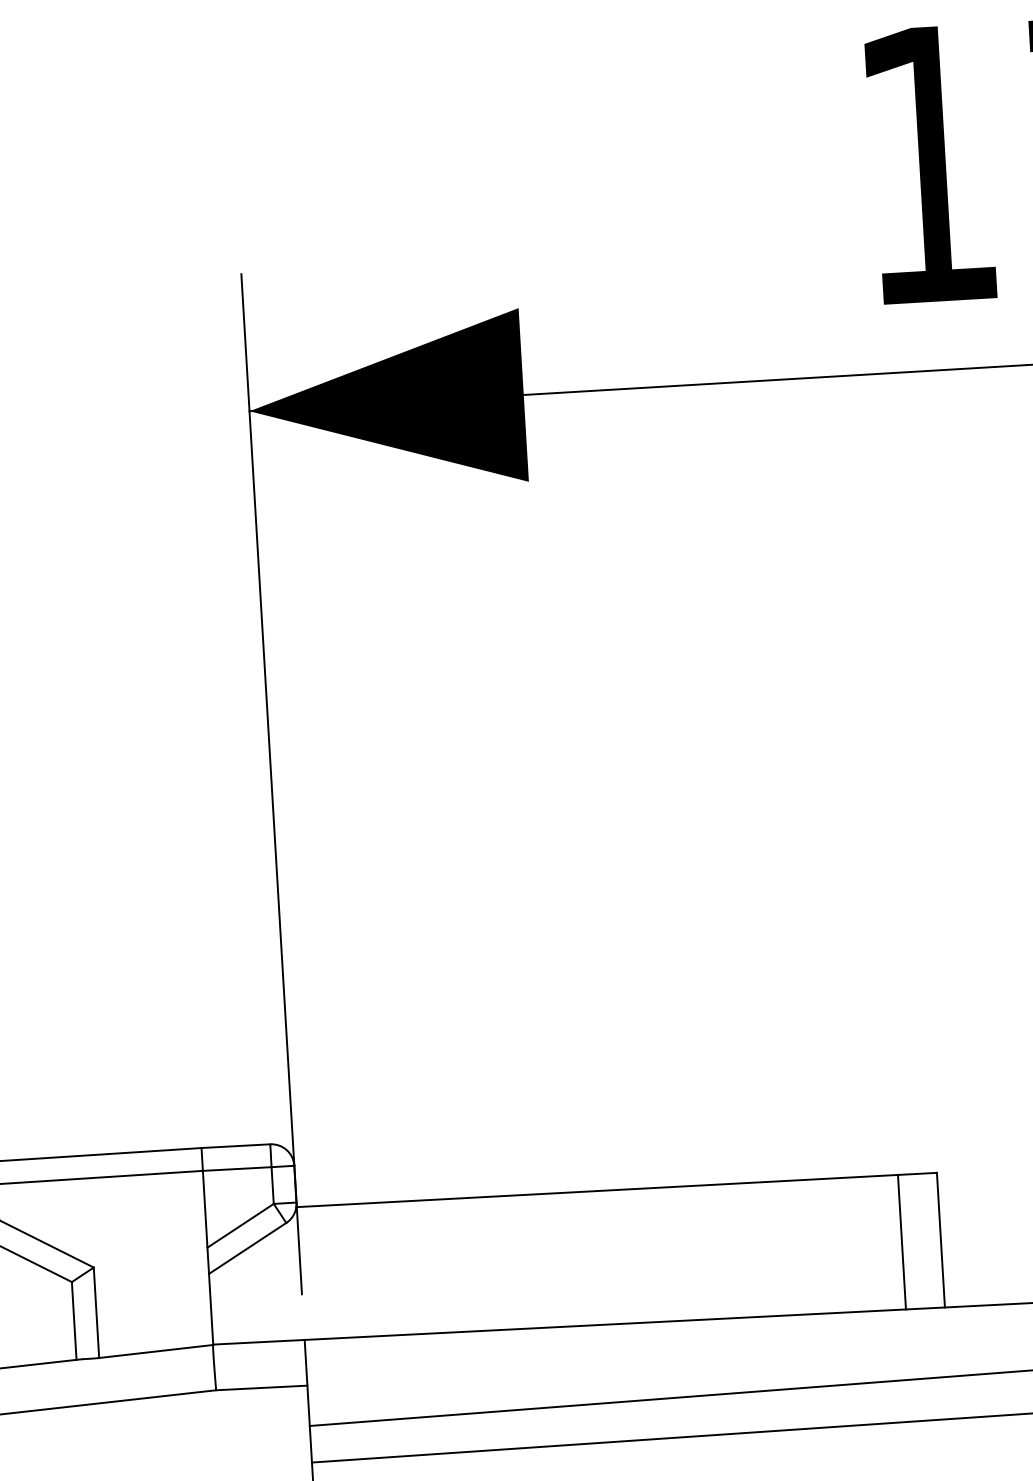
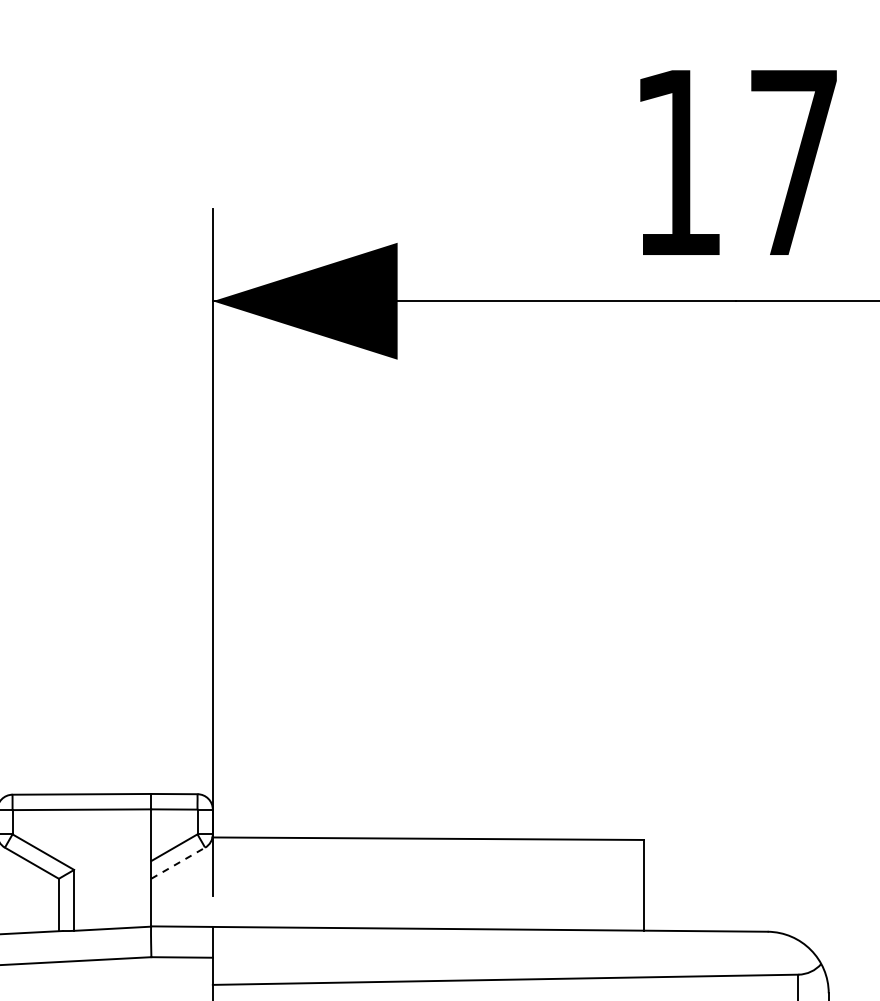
line: (901, 1241) -> (617, 884), removed
line: (248, 1247) -> (178, 862), solid -> dashed

